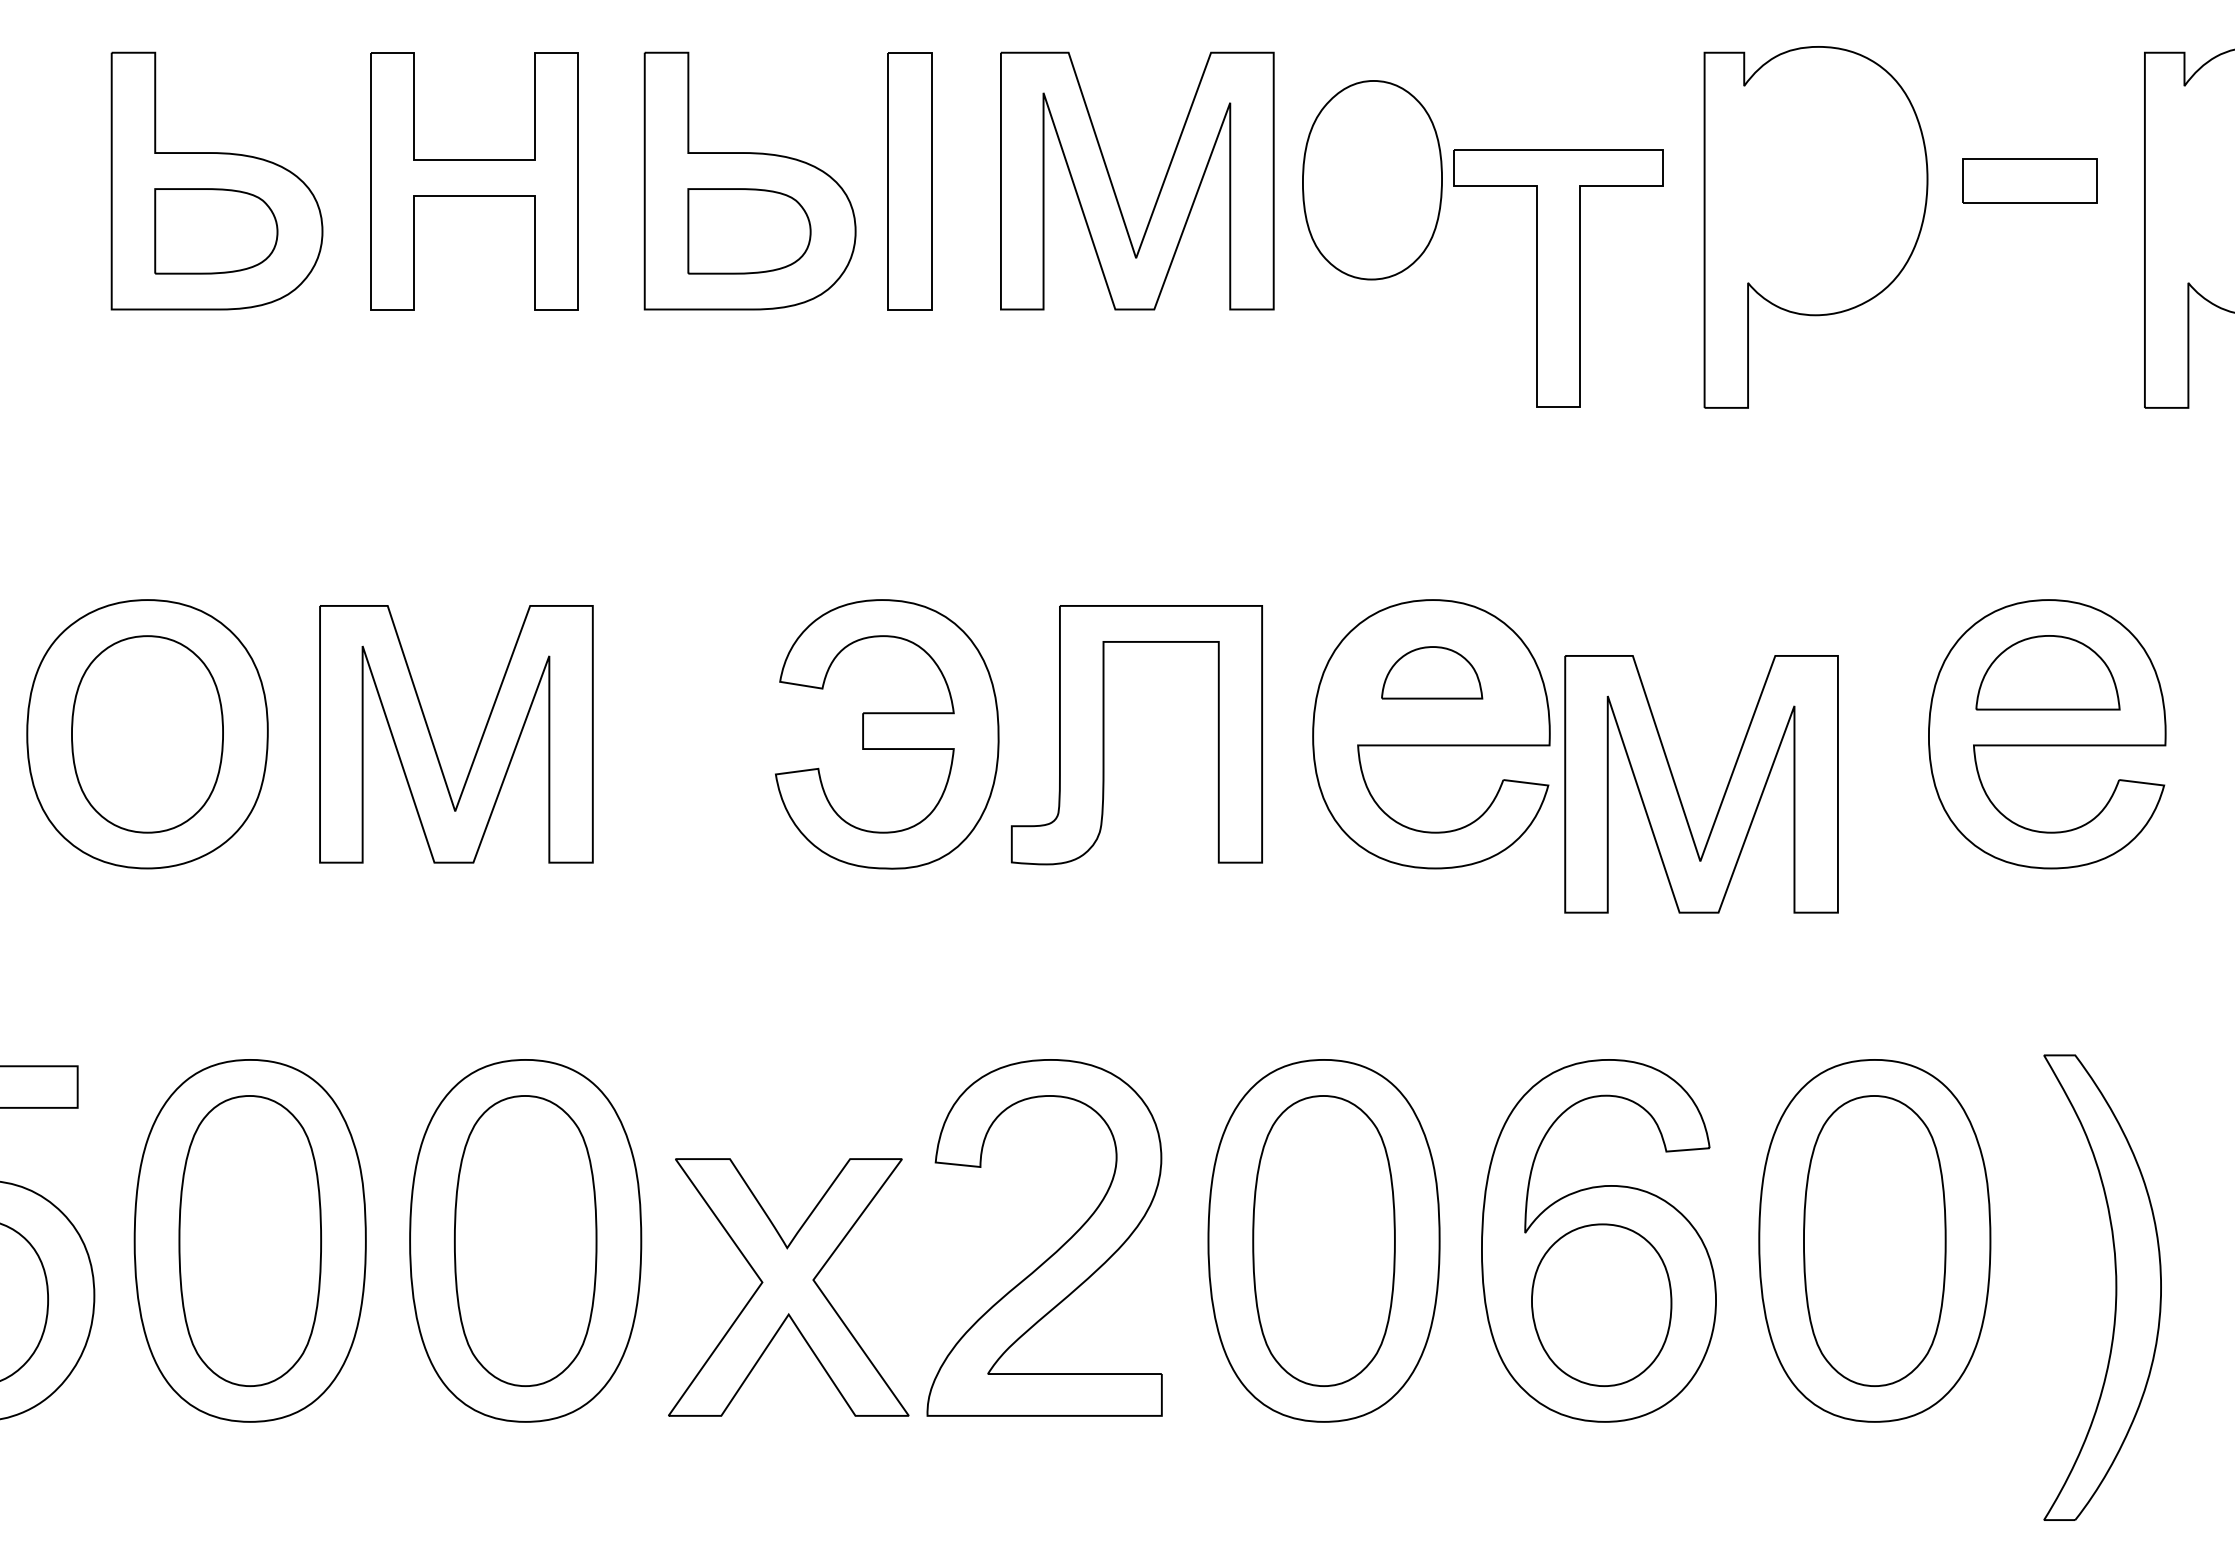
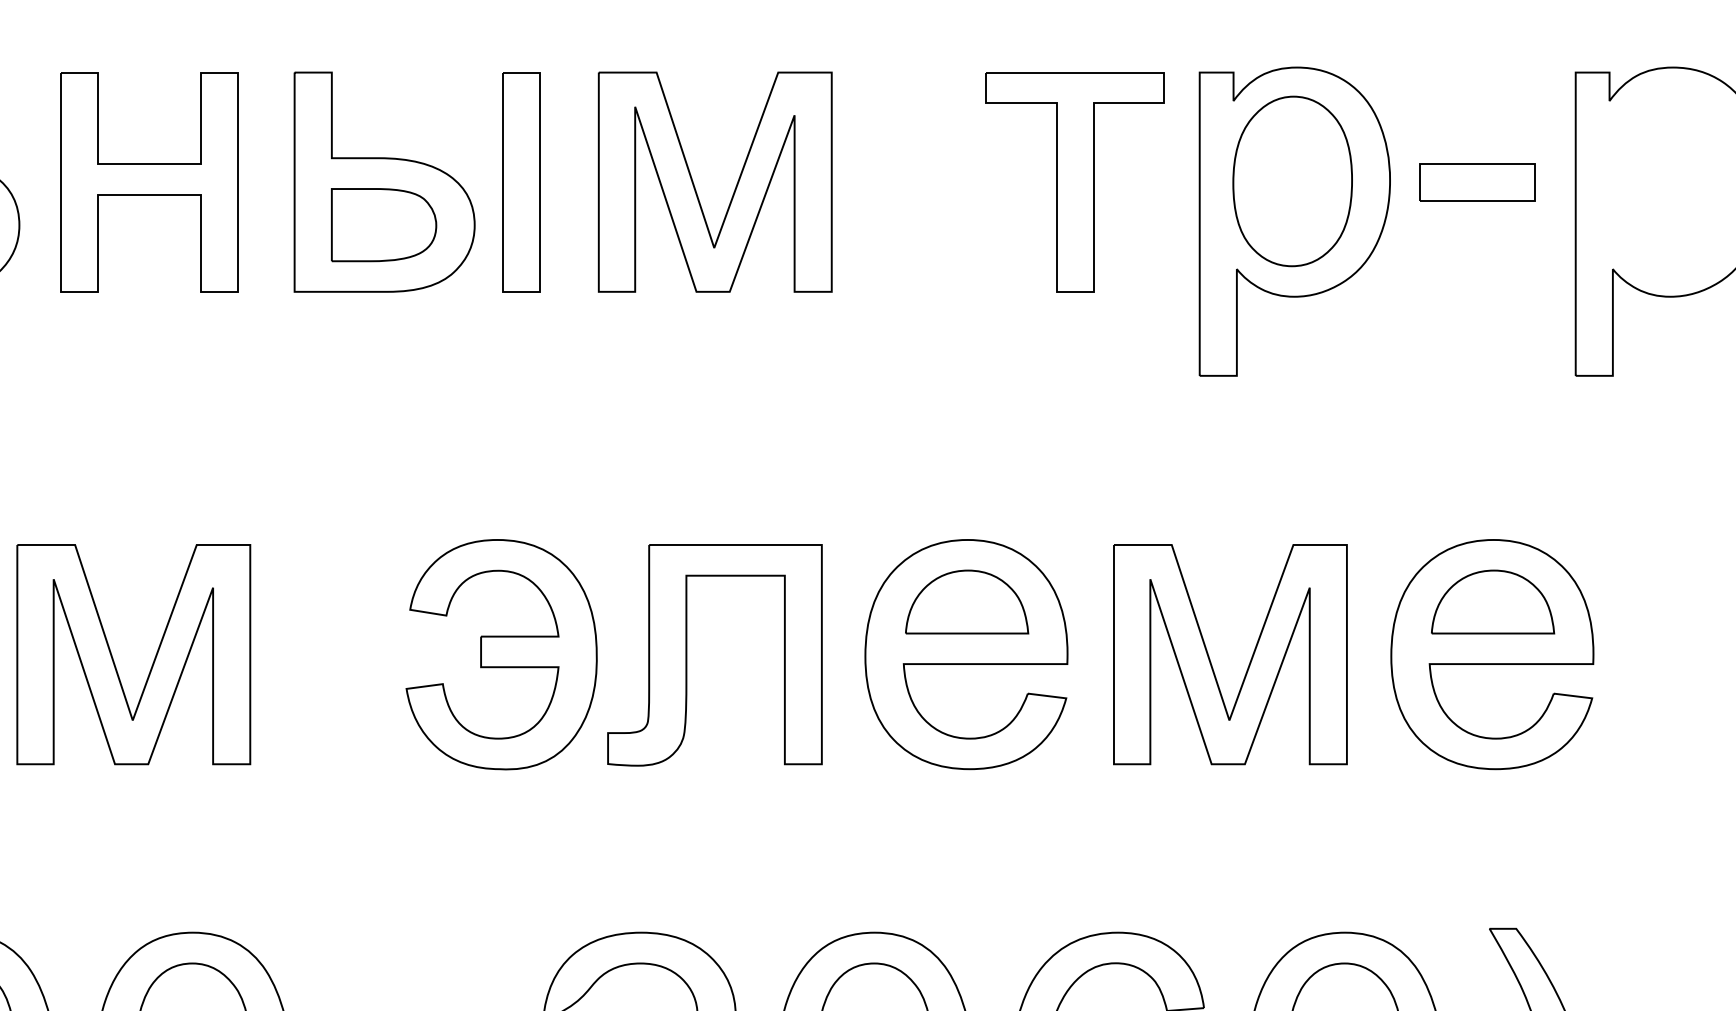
part: (1372, 180) -> (1292, 181), moved
part: (1558, 278) -> (1074, 182), moved
part: (1431, 672) -> (966, 601), size x1.43
part: (1678, 791) -> (1210, 660), moved

